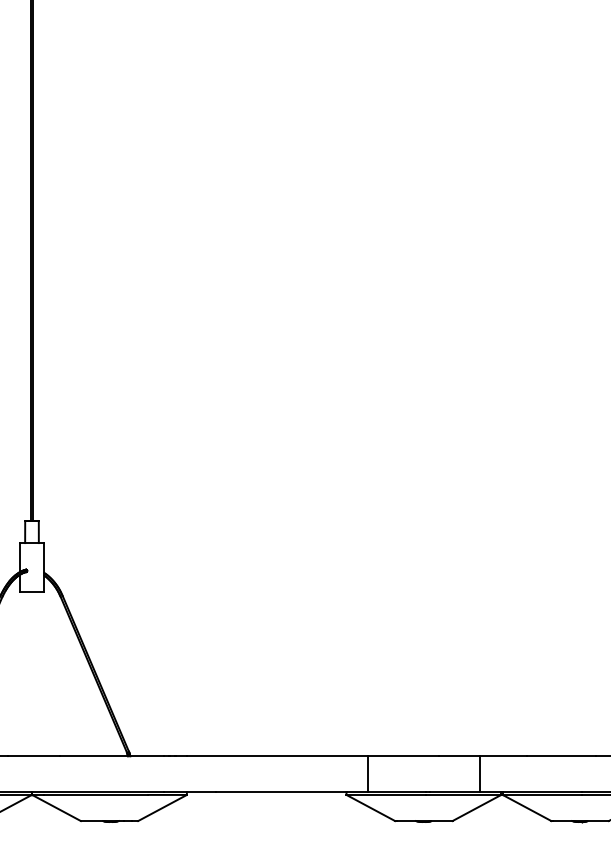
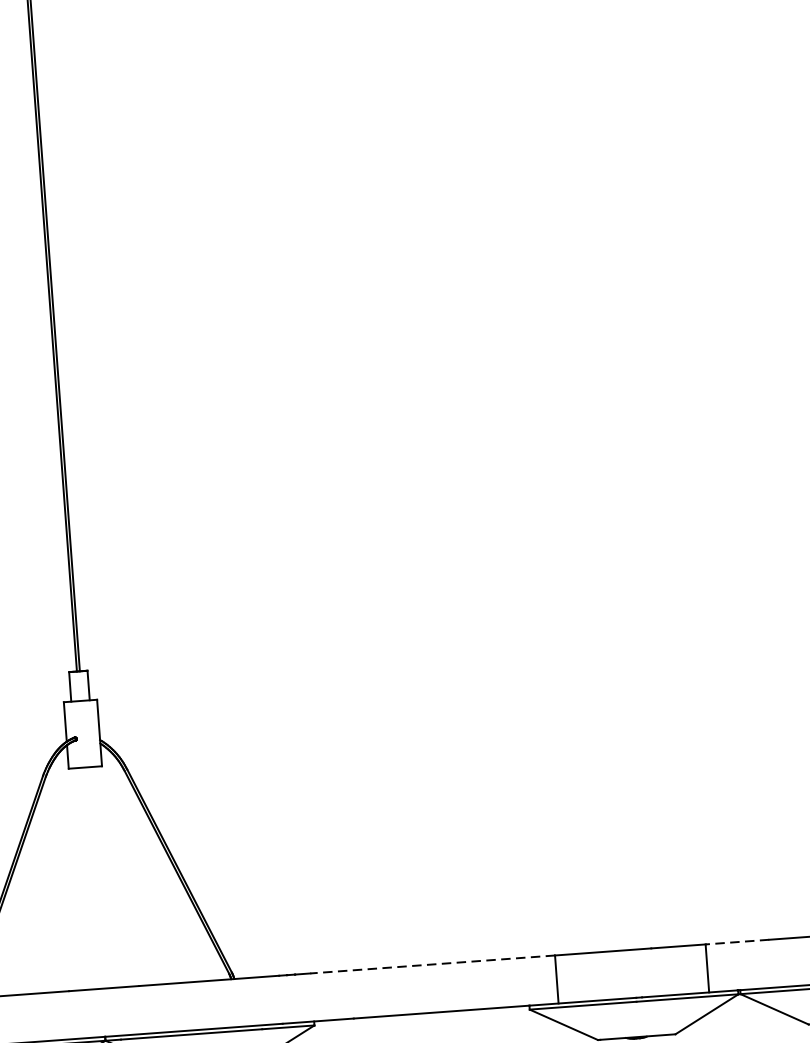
line: (277, 756) -> (432, 964), solid -> dashed
line: (503, 756) -> (737, 942), solid -> dashed

